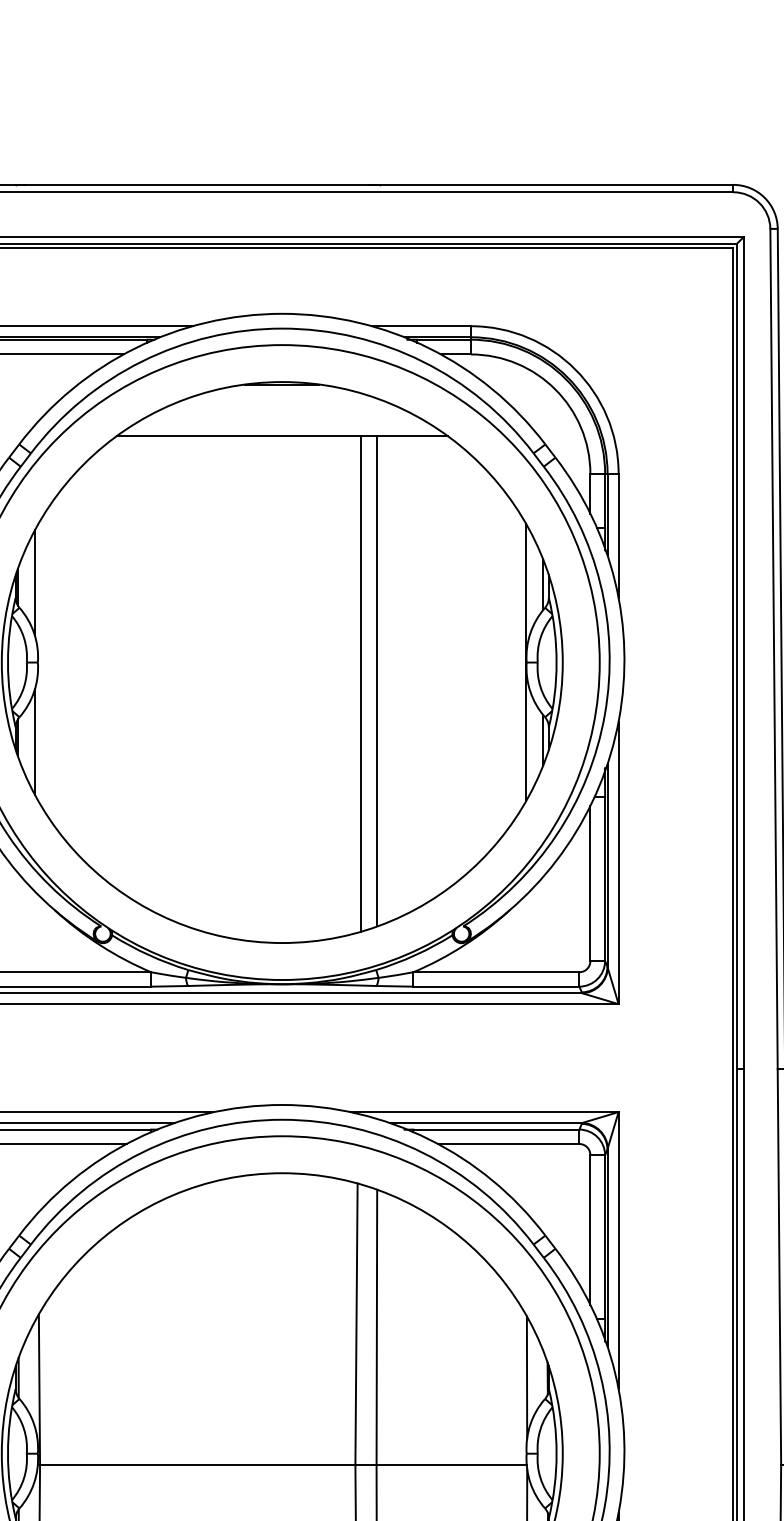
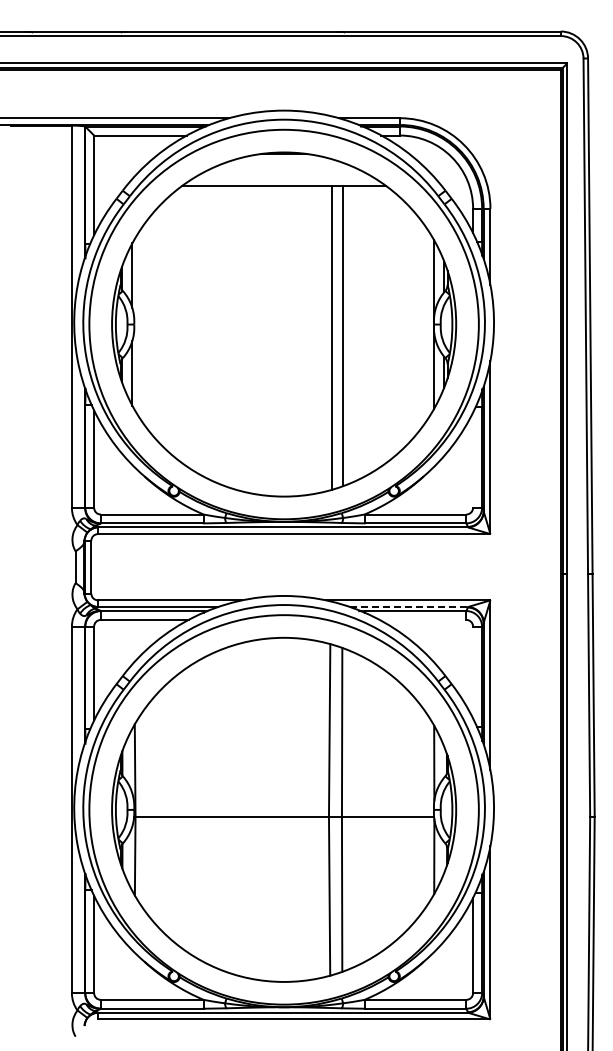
line: (590, 882) -> (473, 459), removed
line: (486, 1122) -> (409, 606), solid -> dashed
line: (507, 1143) -> (422, 619), removed
line: (590, 1229) -> (473, 672), removed

